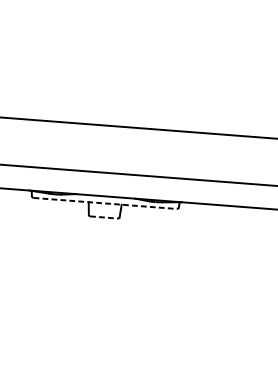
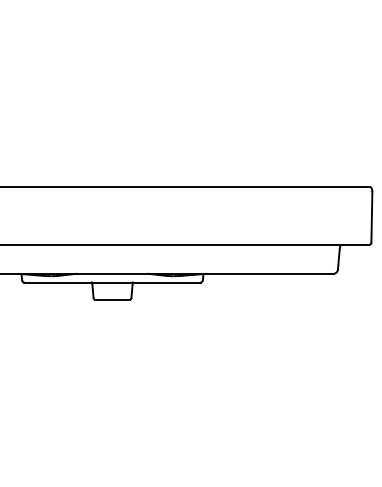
line: (106, 203) -> (113, 282), dashed -> solid
line: (104, 217) -> (112, 299), dashed -> solid

